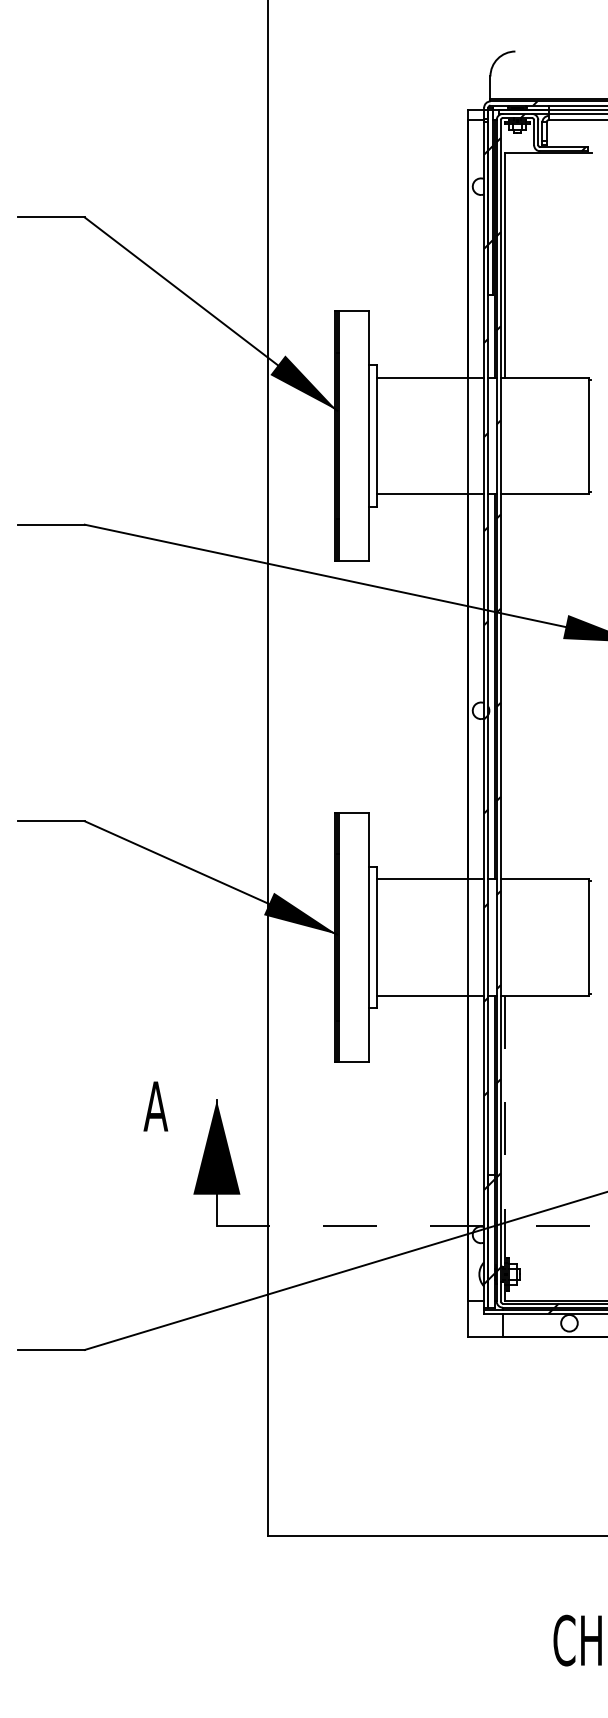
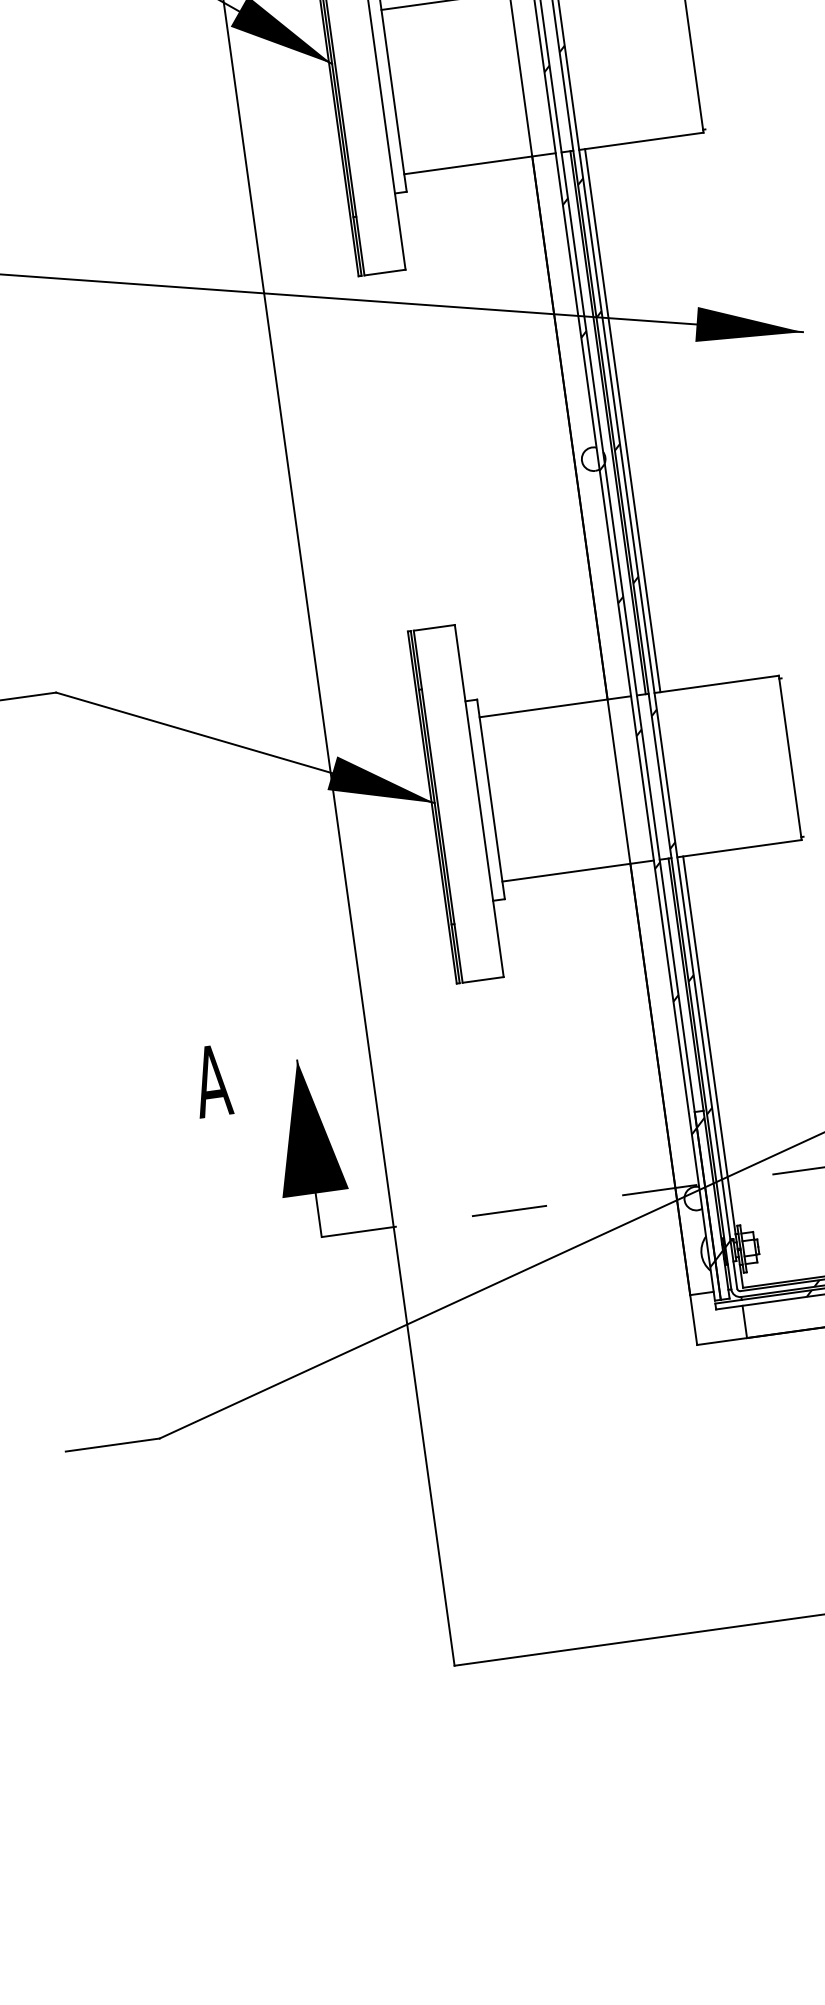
line: (505, 686) -> (623, 420), added
line: (505, 1129) -> (710, 1045), dashed -> solid

